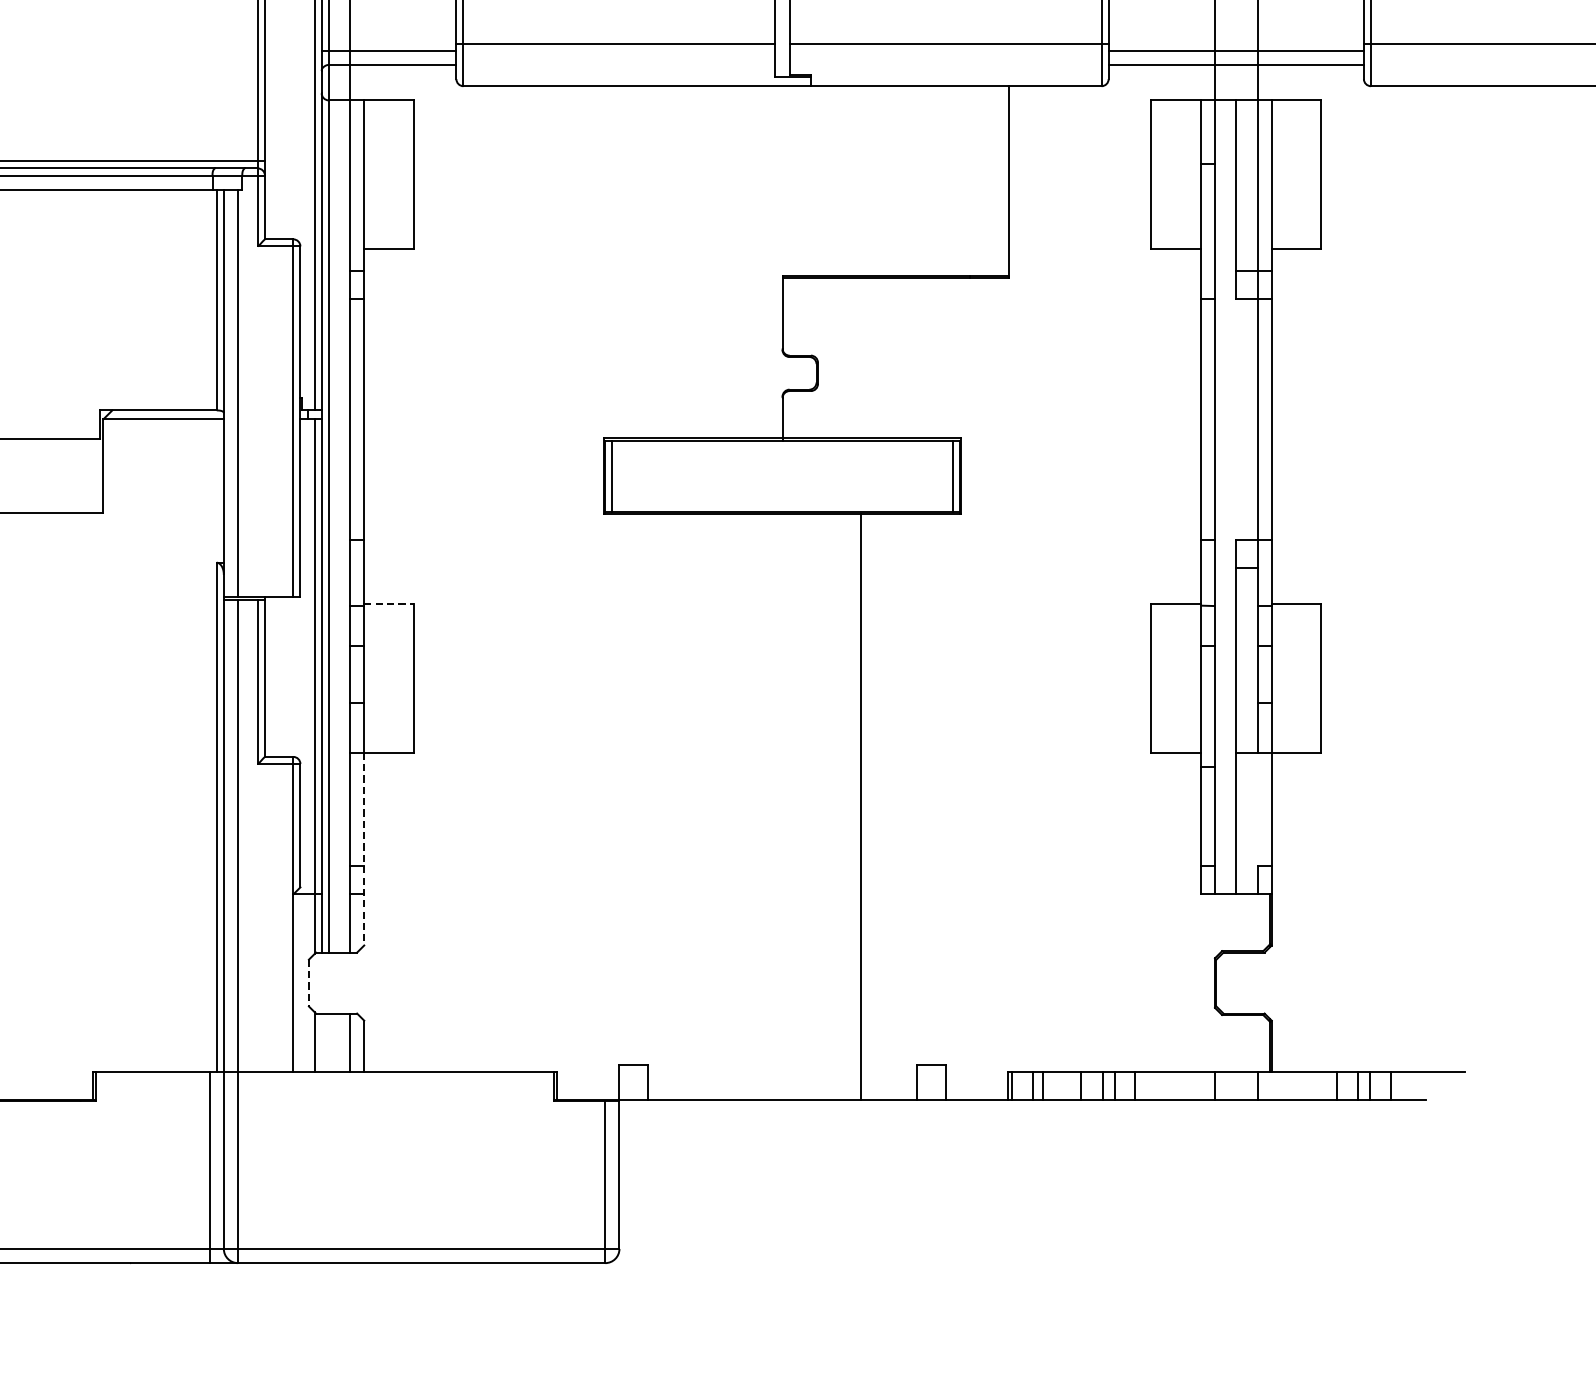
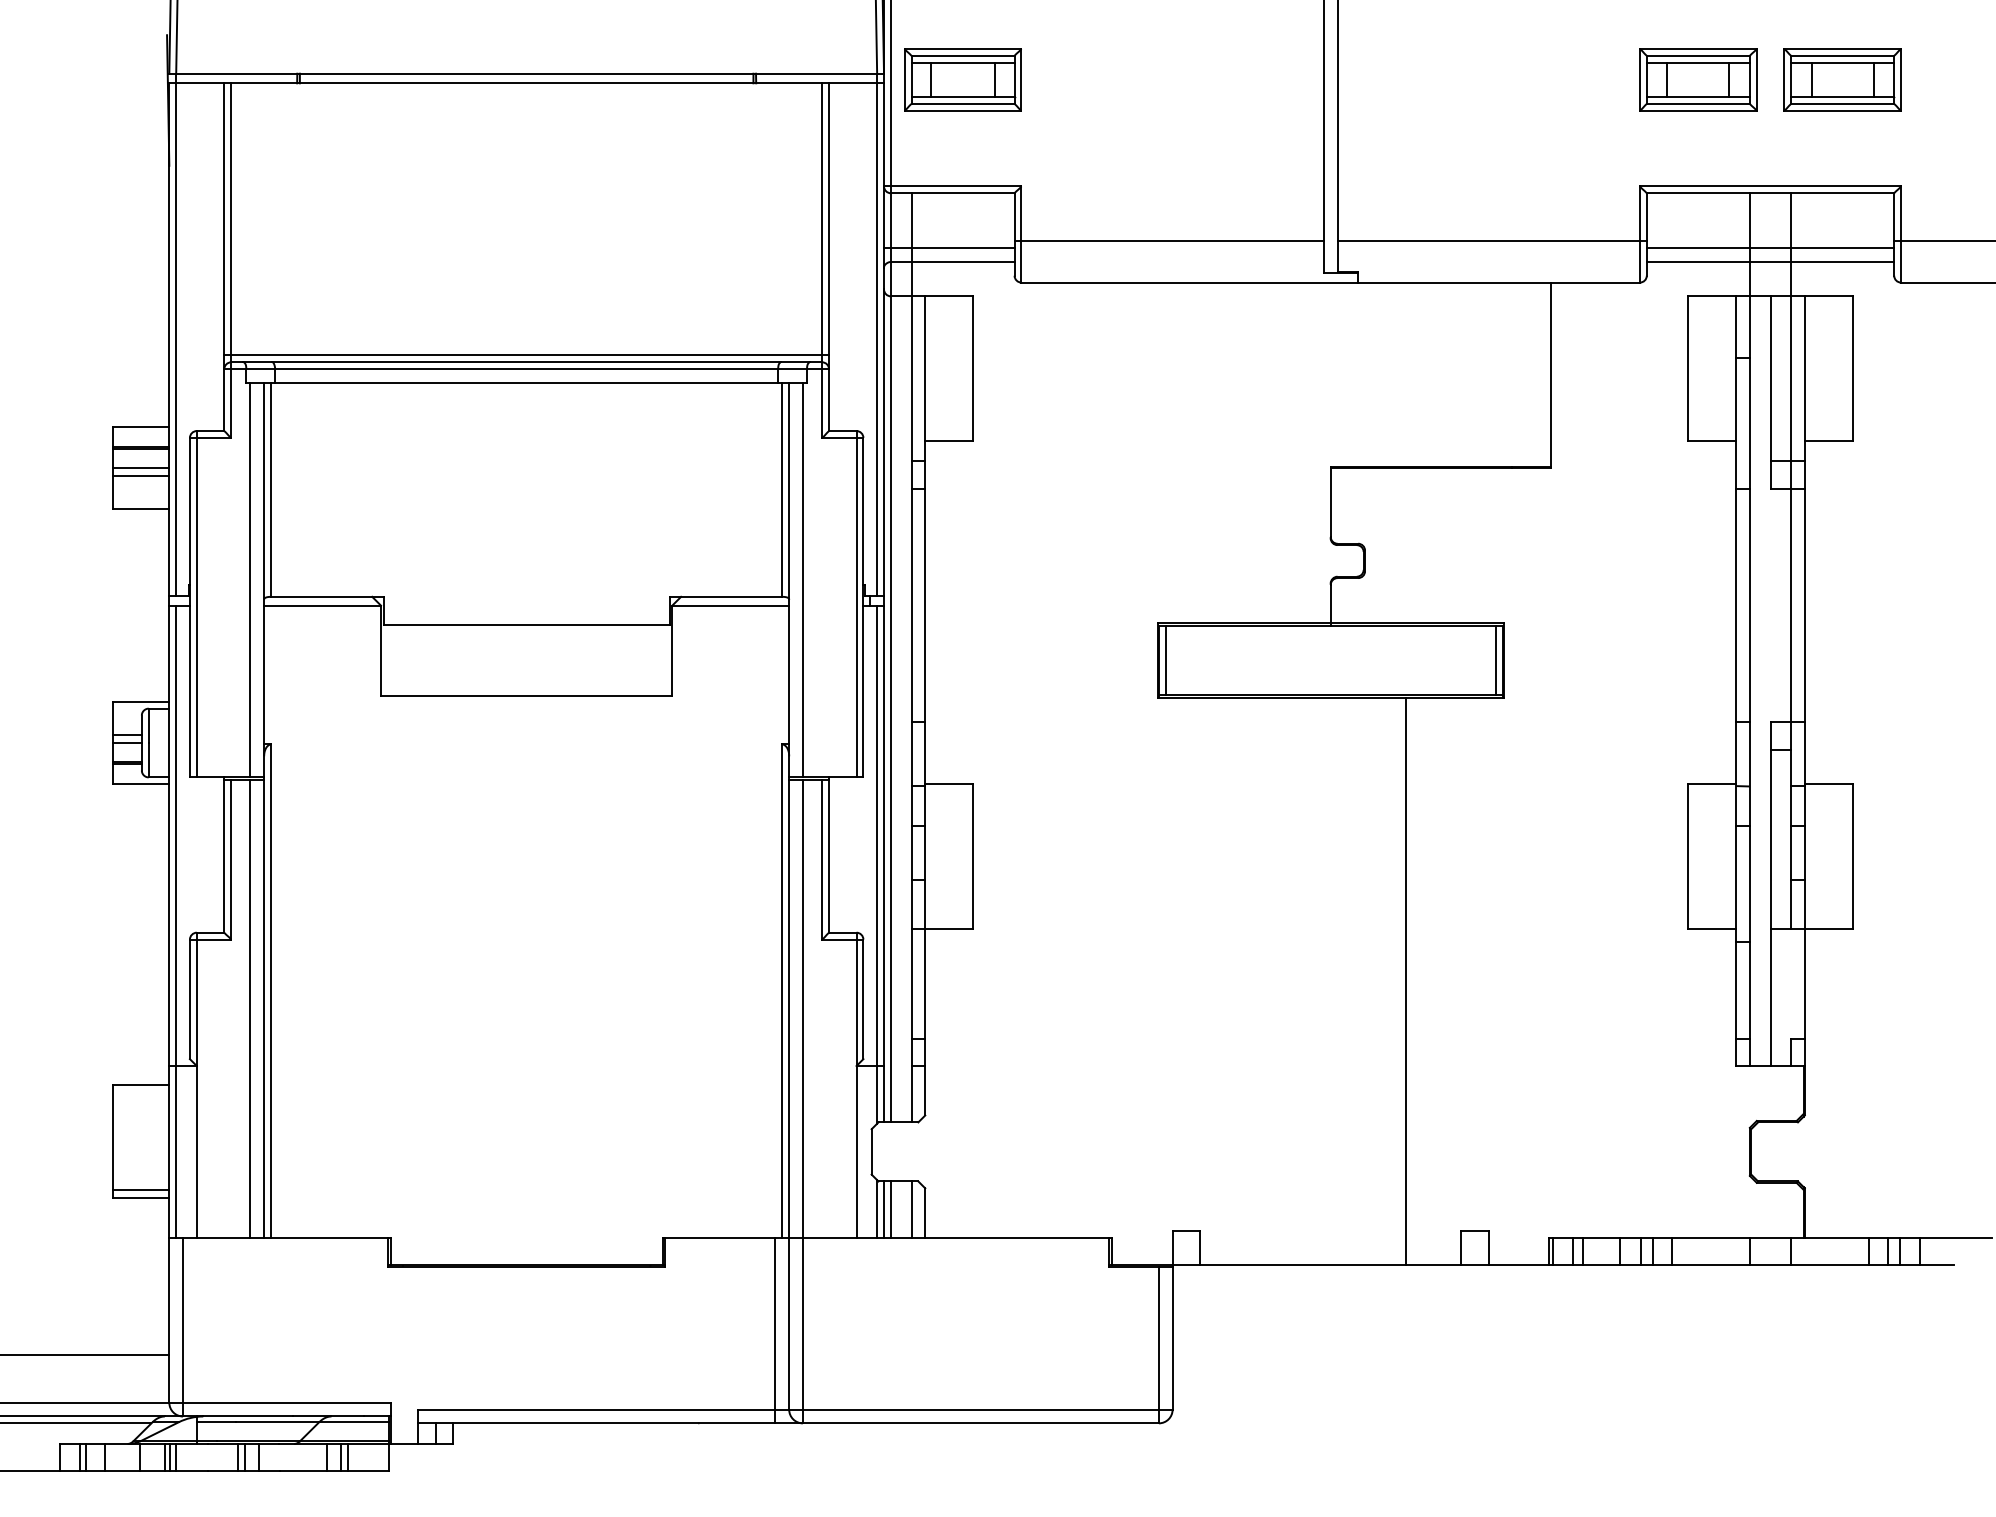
line: (389, 604) -> (949, 784), dashed -> solid
line: (364, 849) -> (925, 1022), dashed -> solid
line: (308, 982) -> (871, 1151), dashed -> solid
line: (322, 1042) -> (884, 1209), added
line: (328, 1042) -> (890, 1209), added

